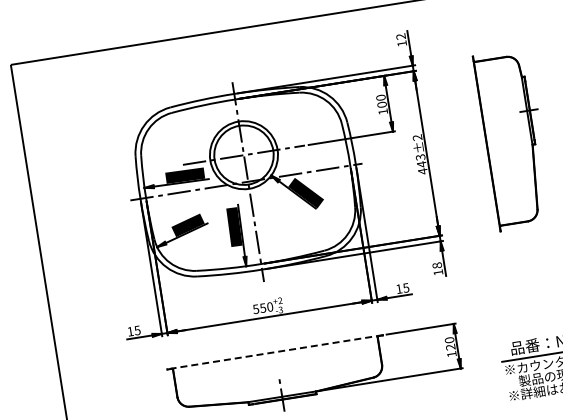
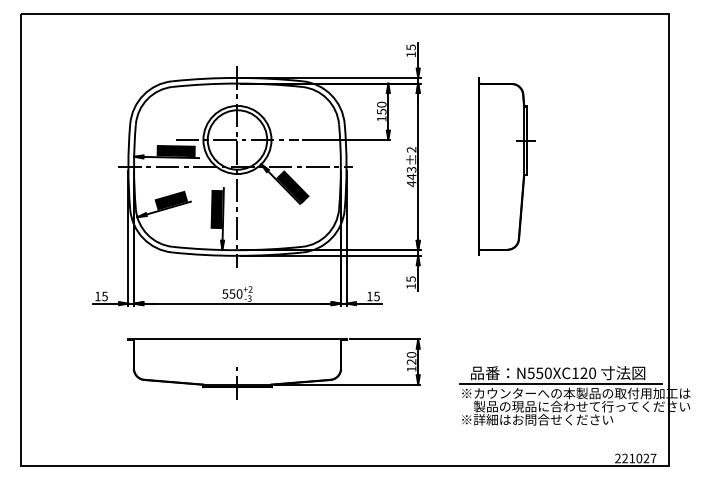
text: (400, 36) -> (410, 47), 12 -> 15
text: (381, 104) -> (381, 111), 100 -> 150
text: (436, 265) -> (410, 279), 18 -> 15
line: (274, 352) -> (236, 339), dashed -> solid

